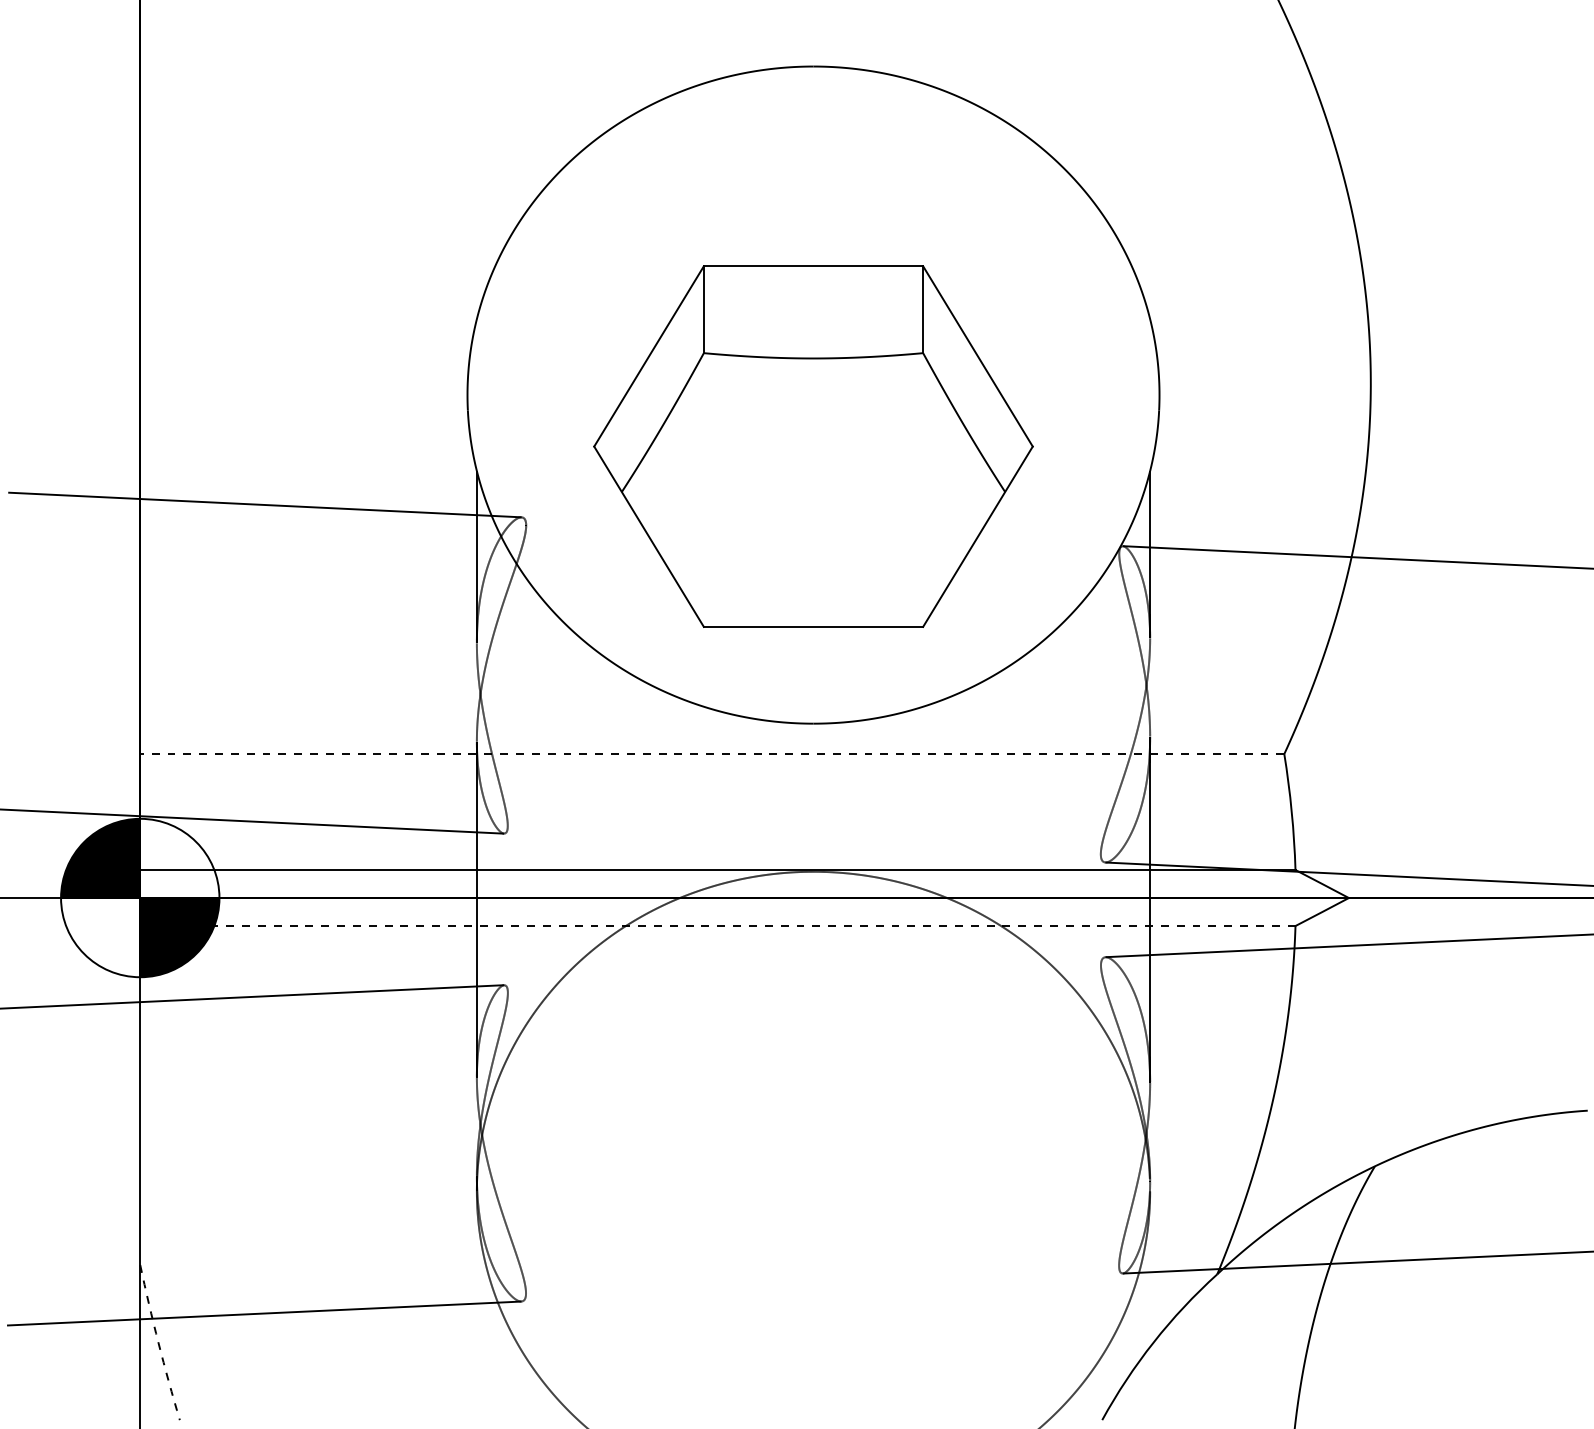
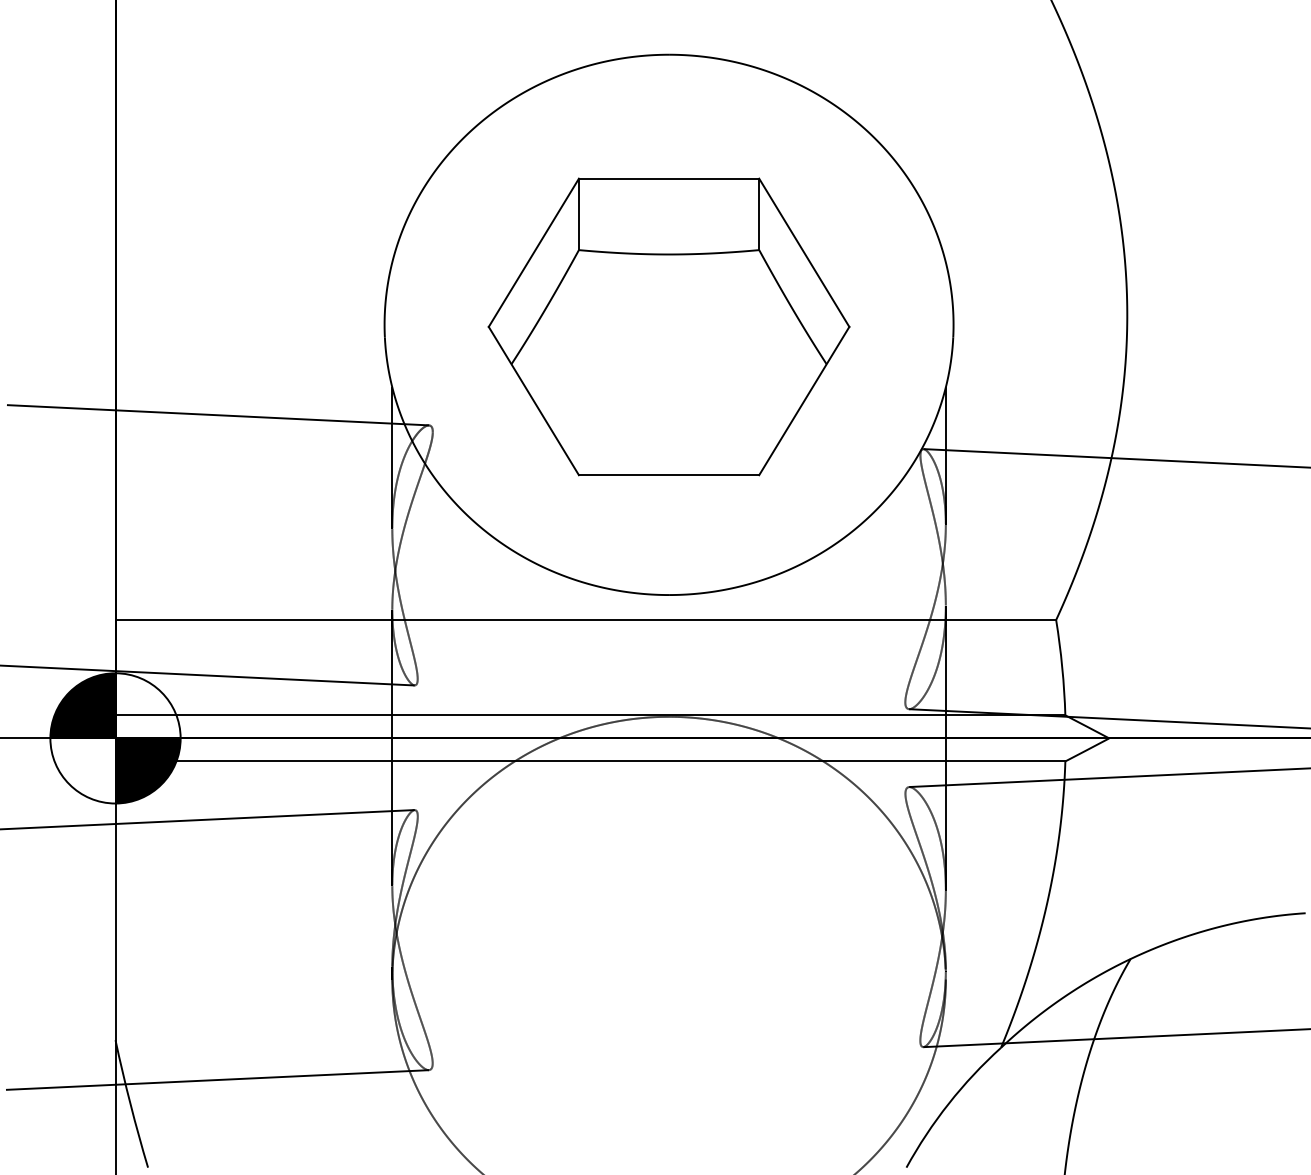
part: (813, 446) -> (669, 326), moved
line: (711, 754) -> (585, 620), dashed -> solid
line: (717, 926) -> (590, 761), dashed -> solid
arc: (158, 1343) -> (130, 1104), dashed -> solid

